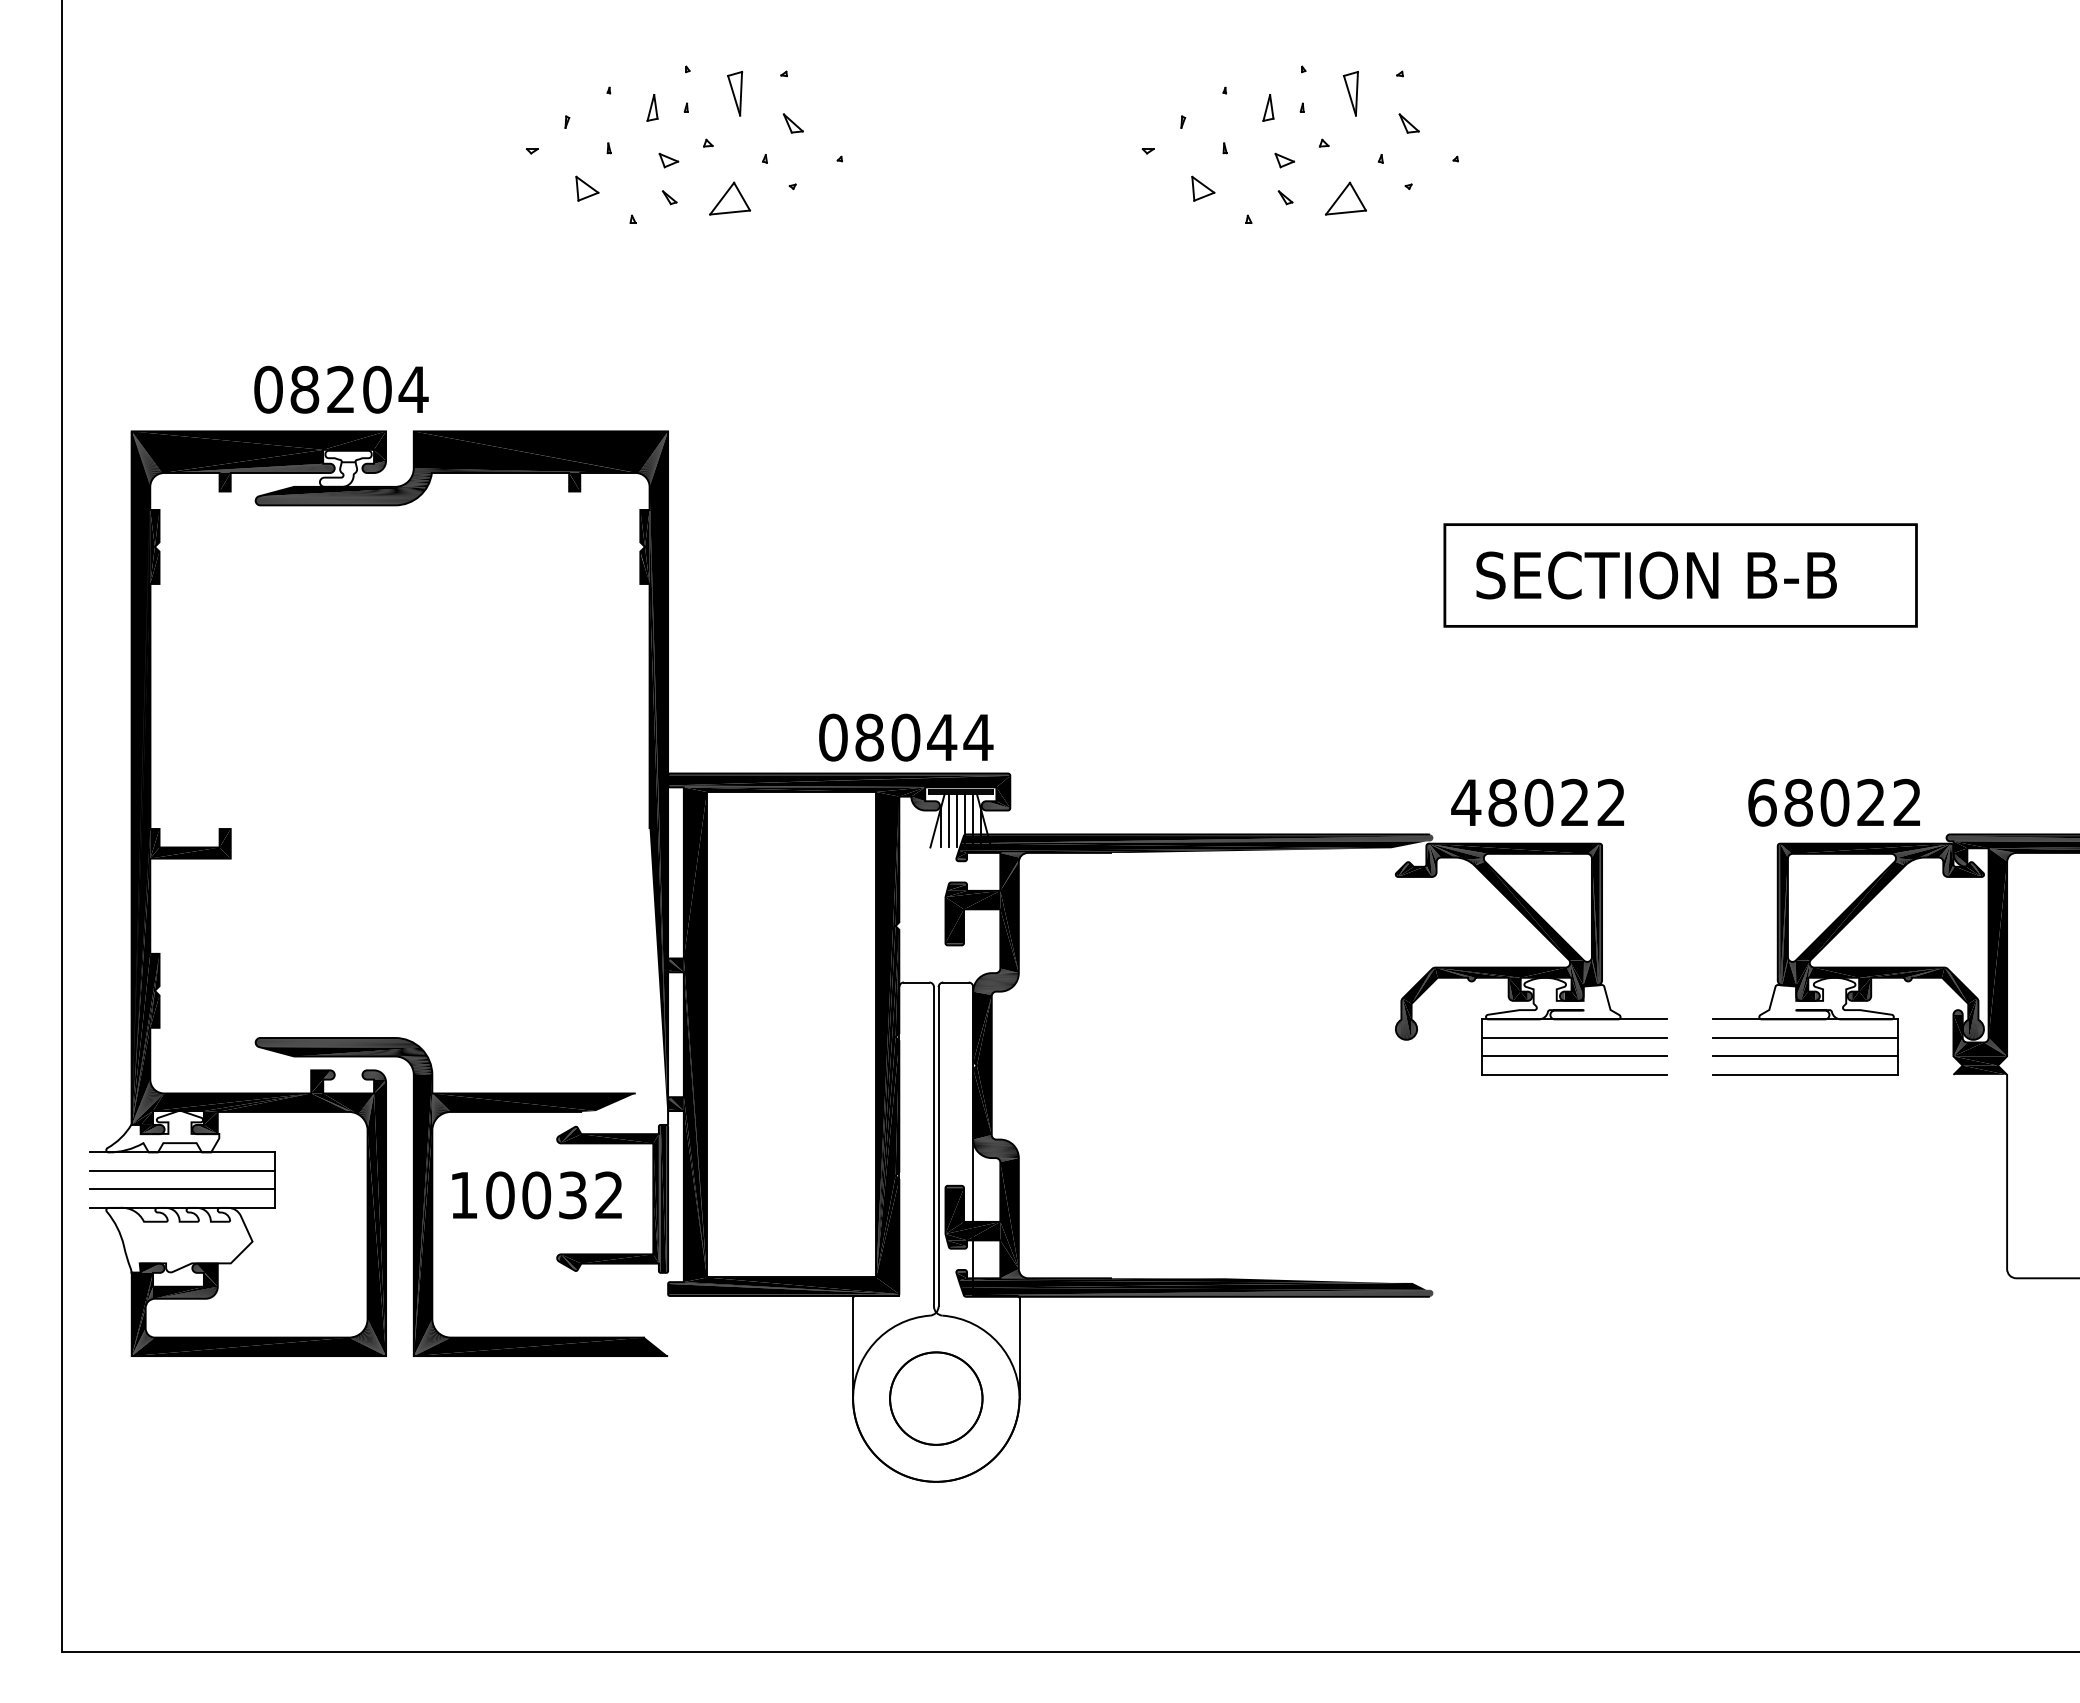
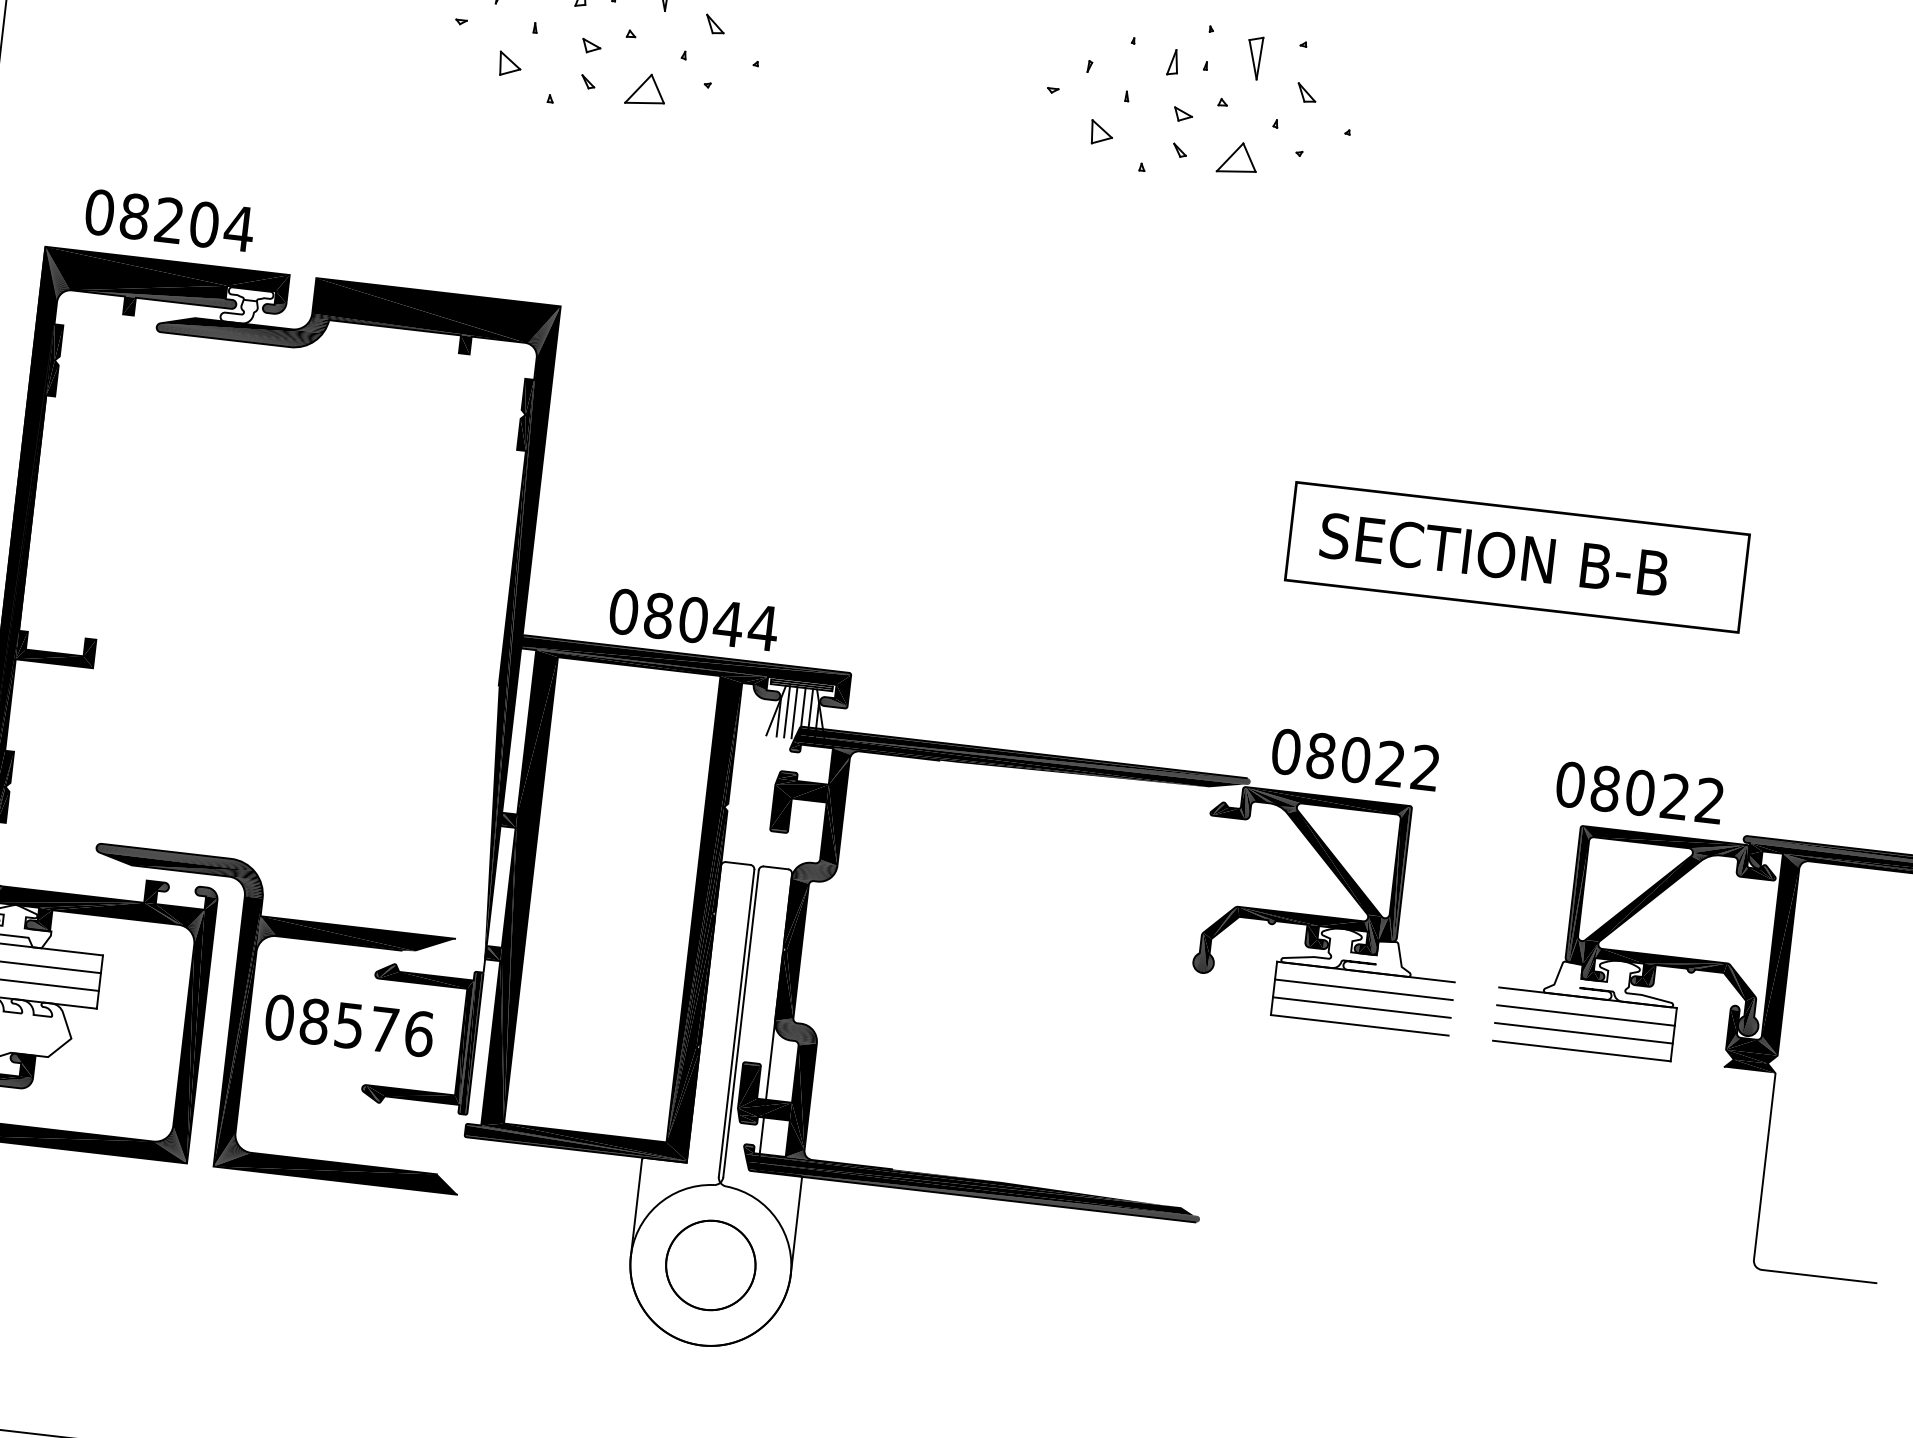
text: (341, 389) -> (169, 220), moved
text: (906, 737) -> (694, 619), moved
text: (1466, 802) -> (1286, 751), 48022 -> 08022
text: (1762, 802) -> (1570, 784), 68022 -> 08022
text: (536, 1195) -> (349, 1025), 10032 -> 08576

